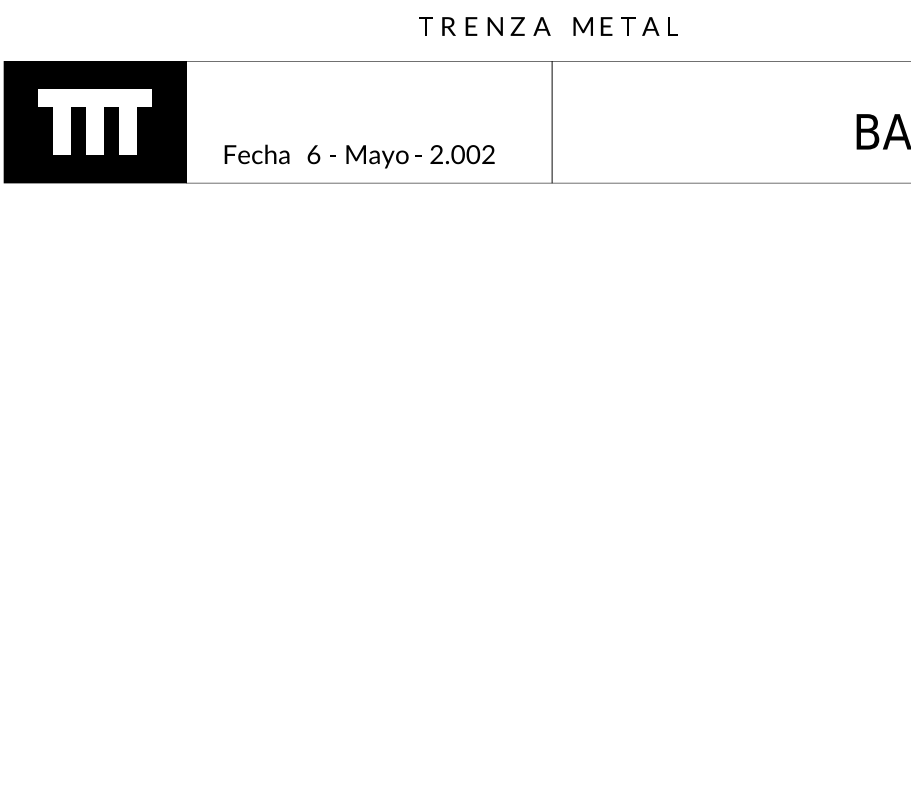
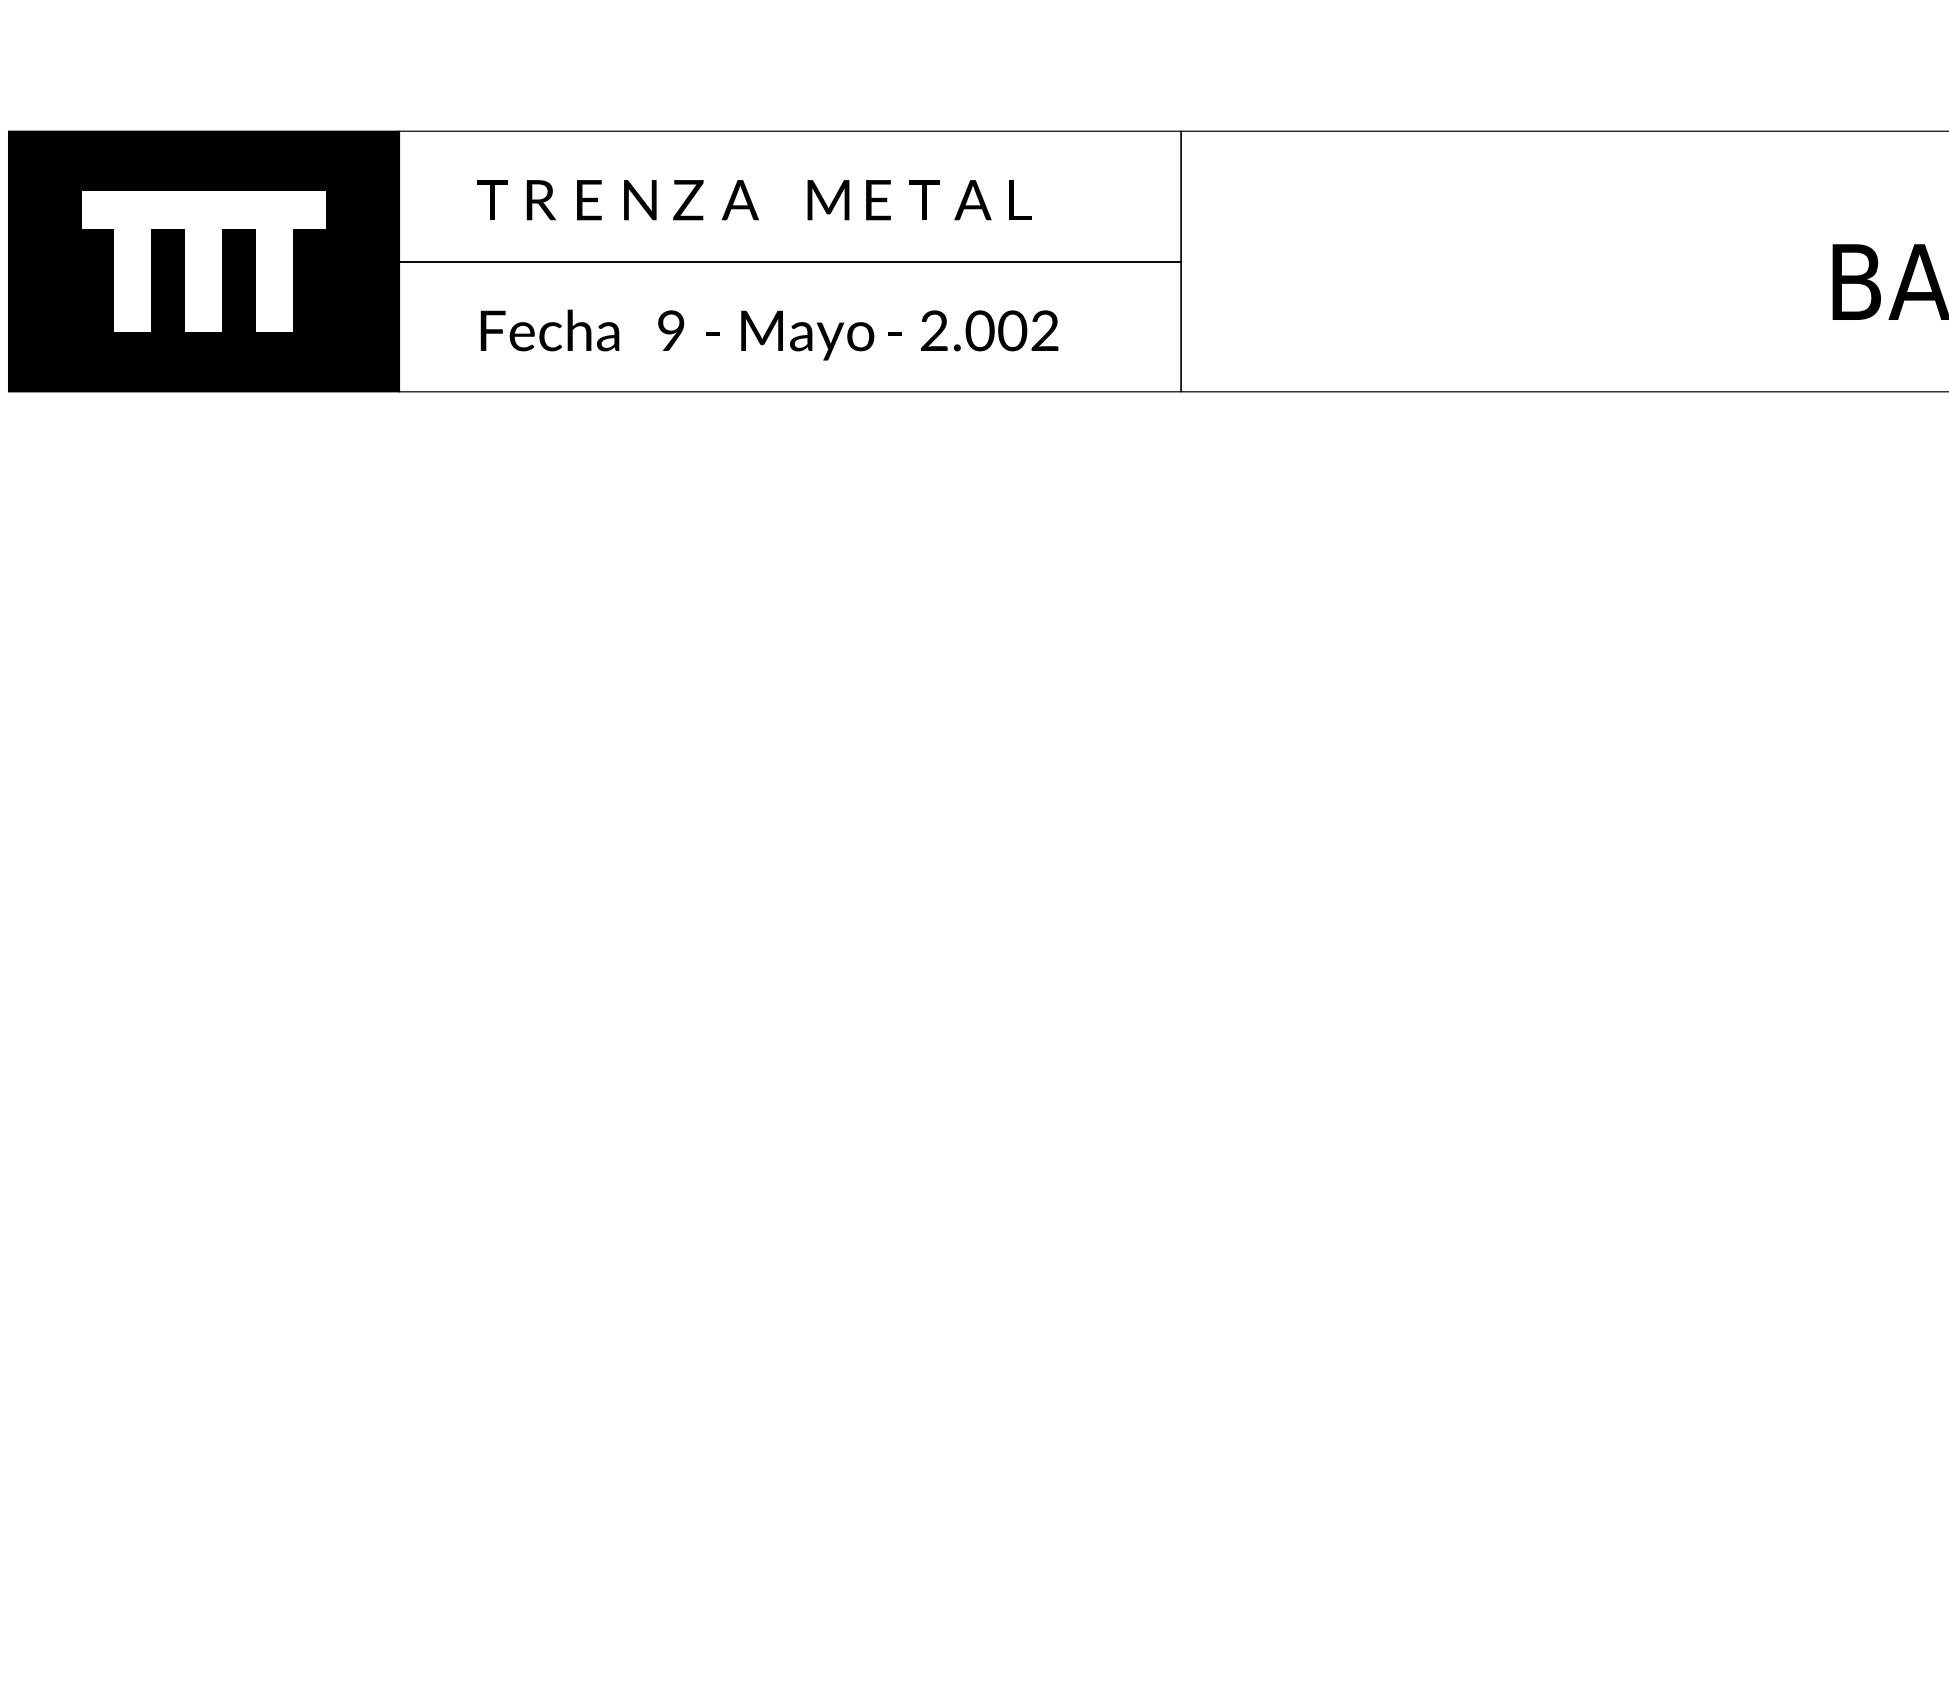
text: (548, 26) -> (754, 200), moved
line: (369, 122) -> (790, 262), added
text: (313, 154) -> (670, 330), 6 -> 9

